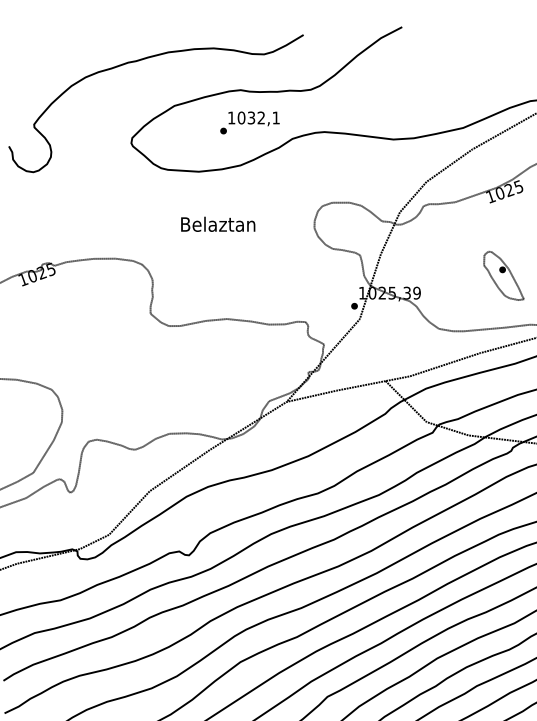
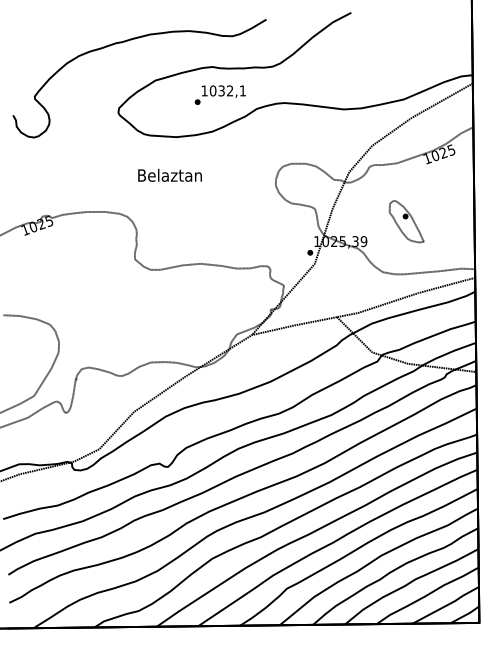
text: (217, 223) -> (169, 174), moved
part: (503, 275) -> (406, 221), moved

